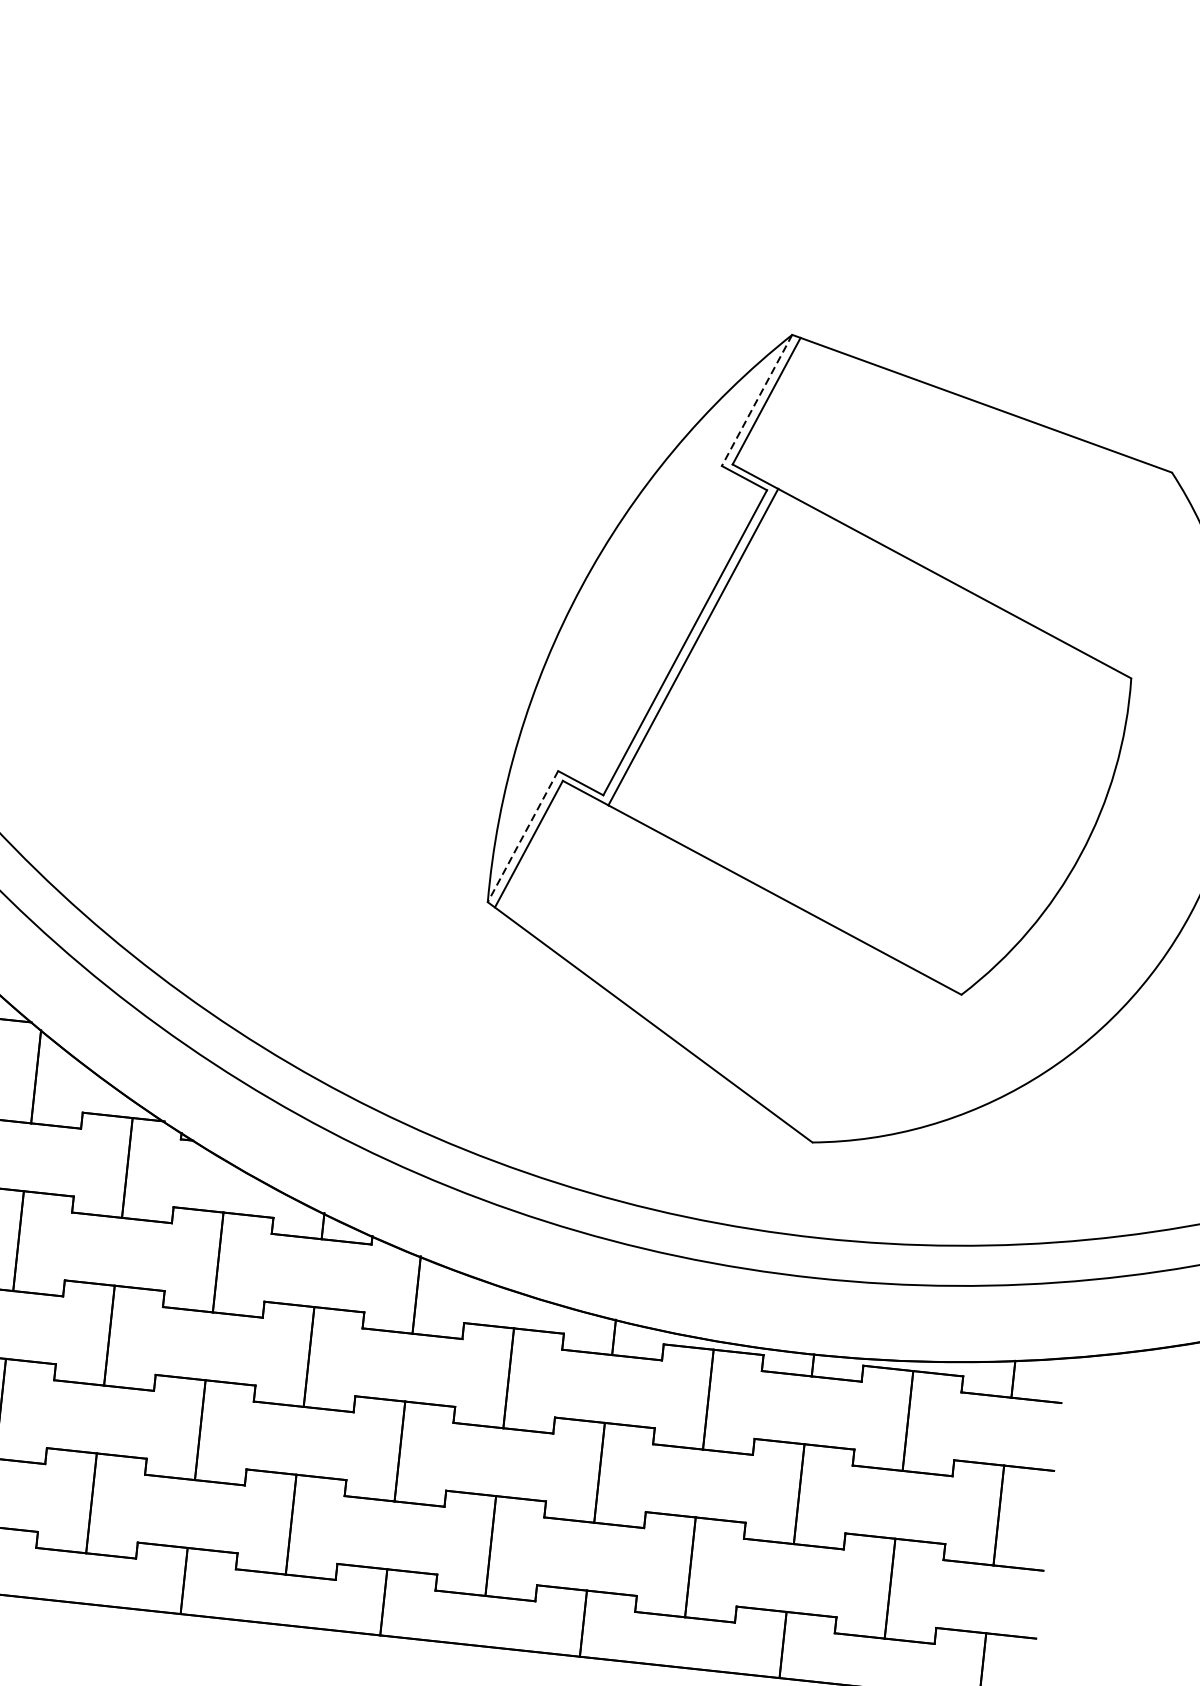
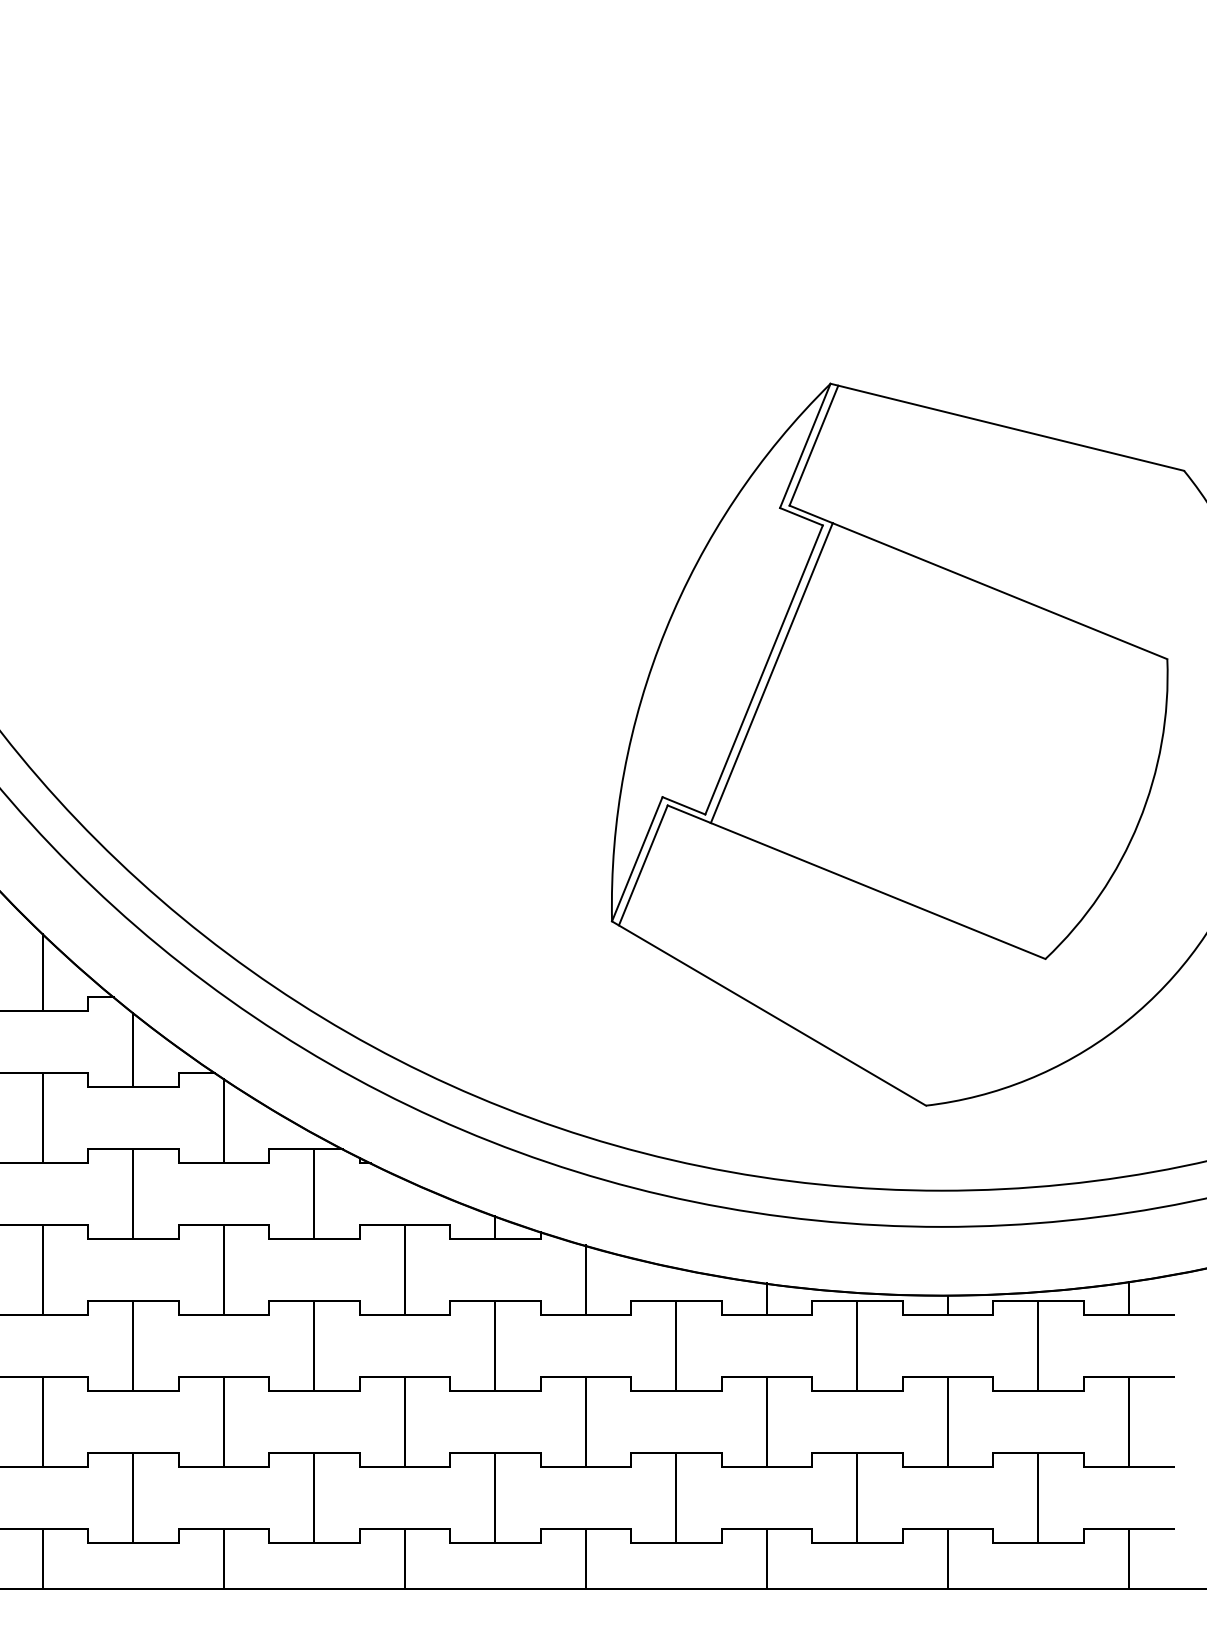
line: (757, 401) -> (805, 446), dashed -> solid
line: (523, 836) -> (637, 859), dashed -> solid

